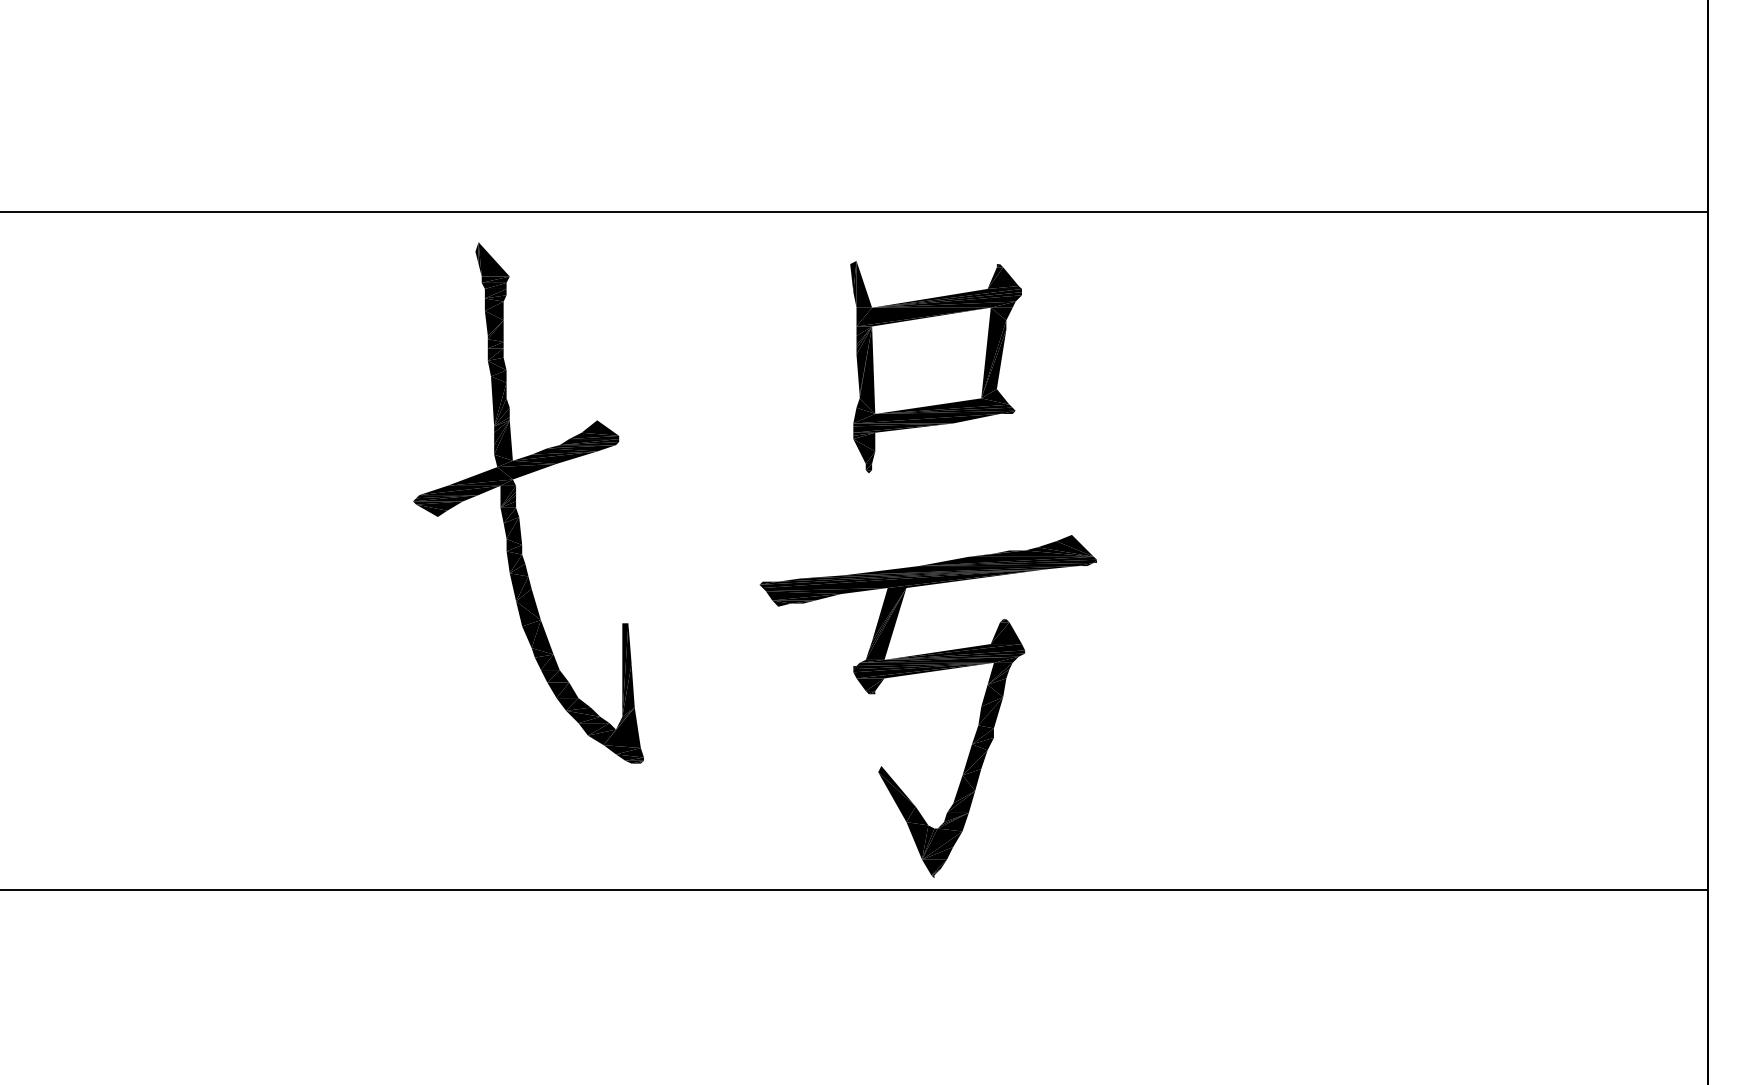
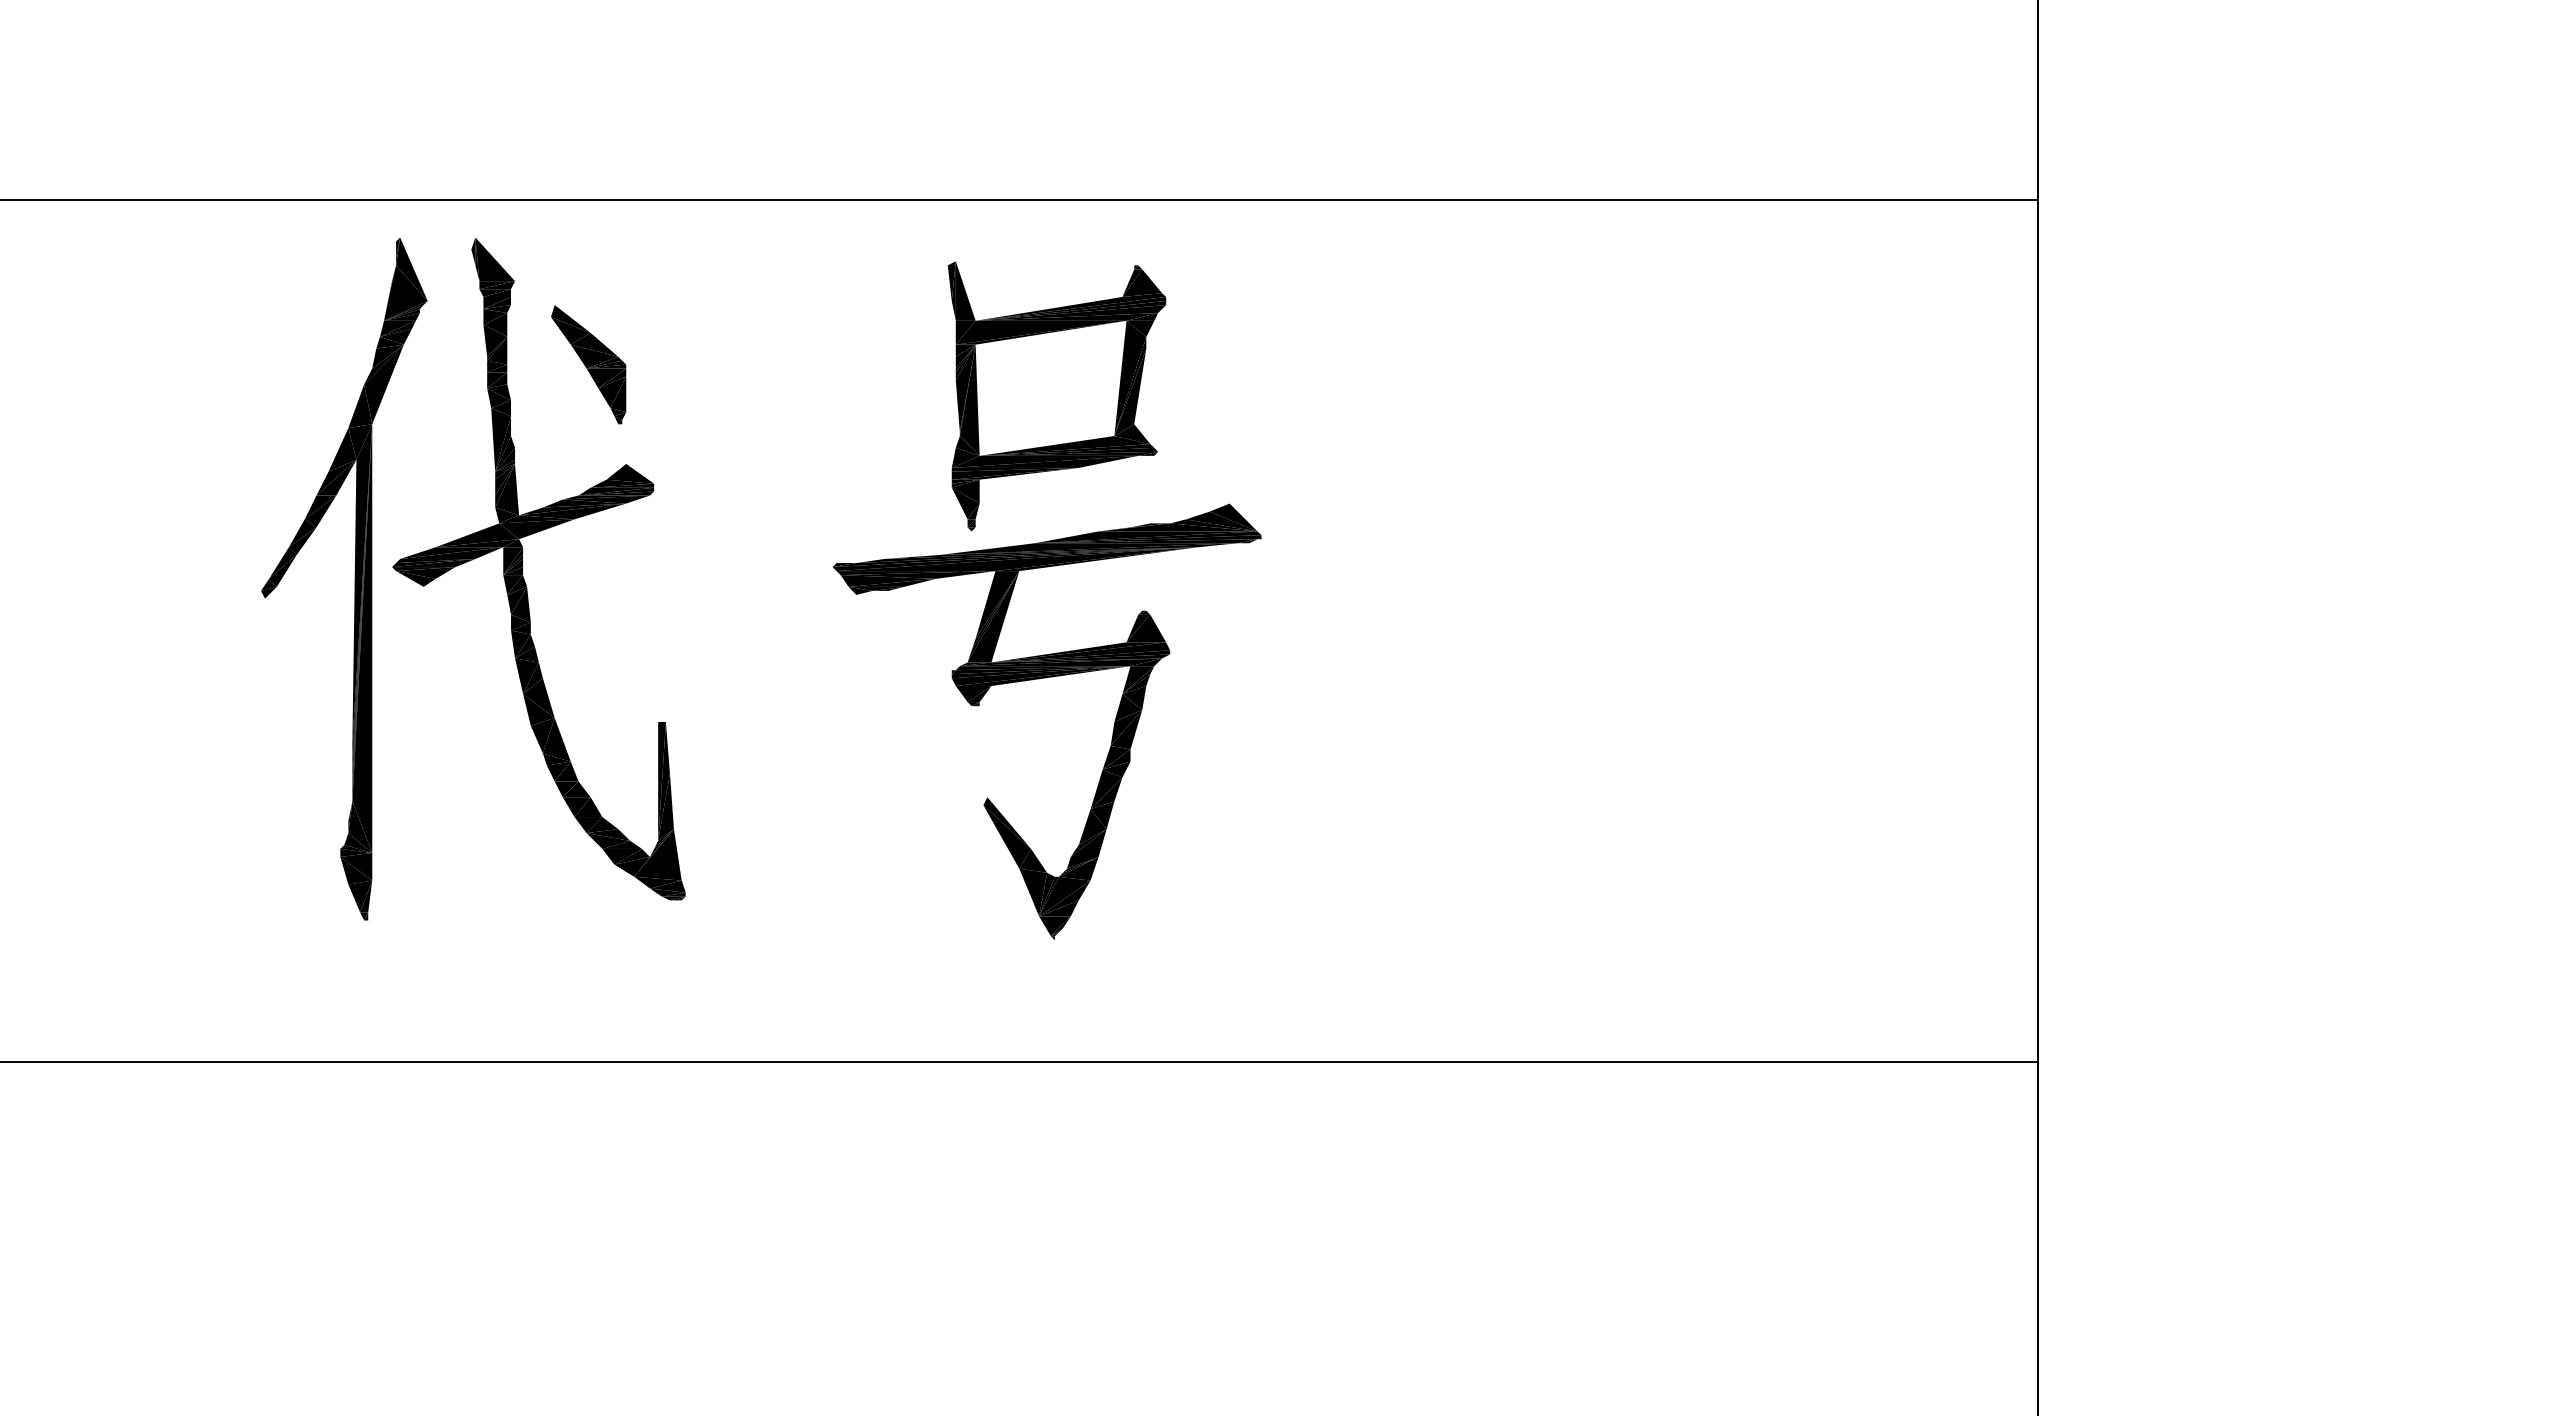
part: (567, 342) -> (588, 364), added
part: (383, 511) -> (354, 579), added
part: (922, 673) -> (1039, 679), moved

